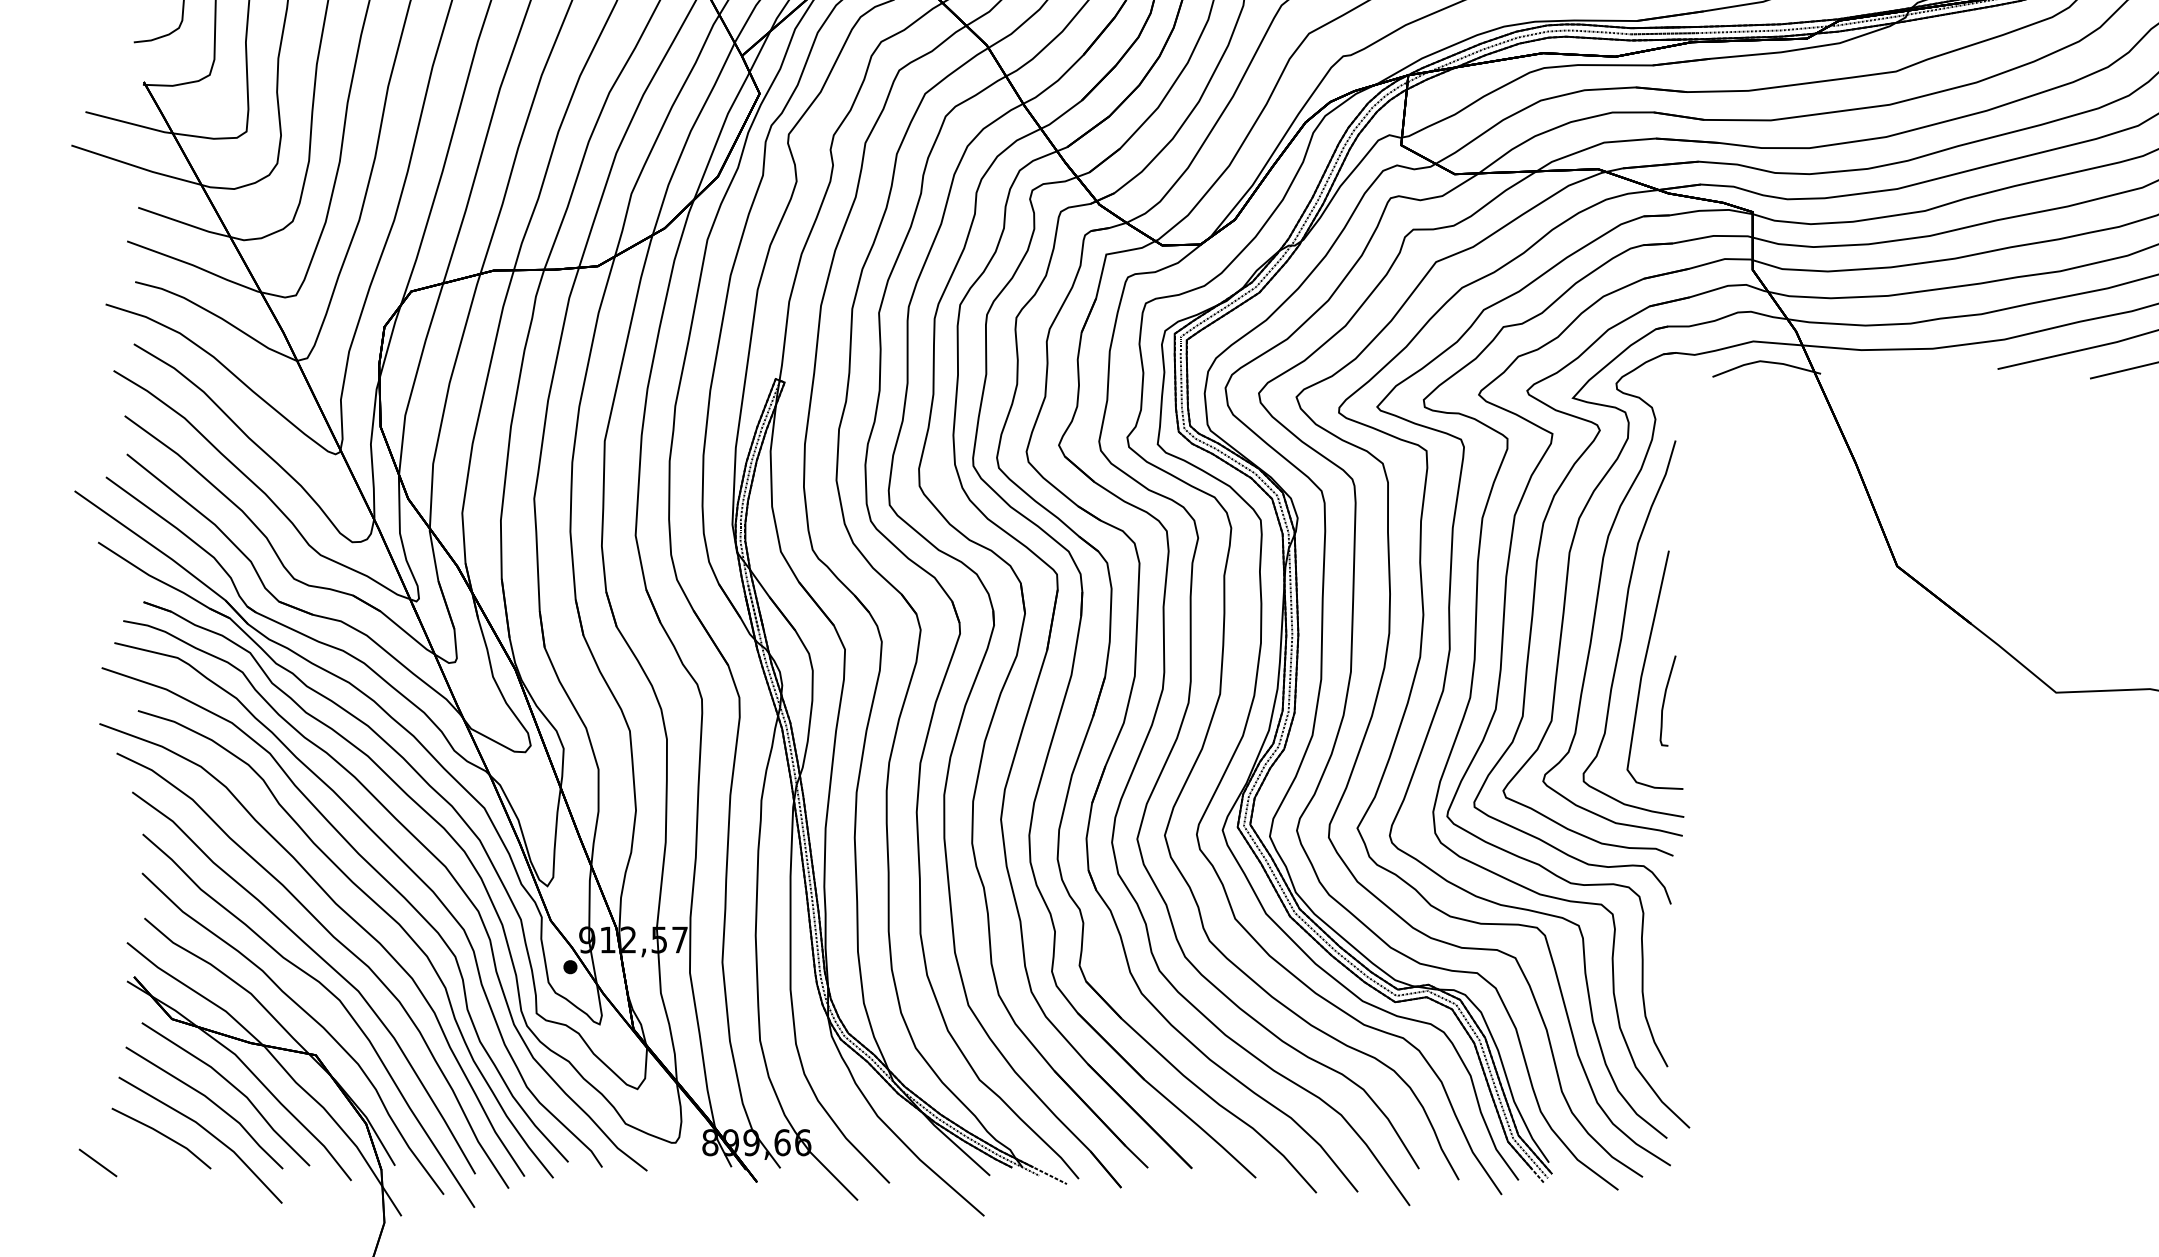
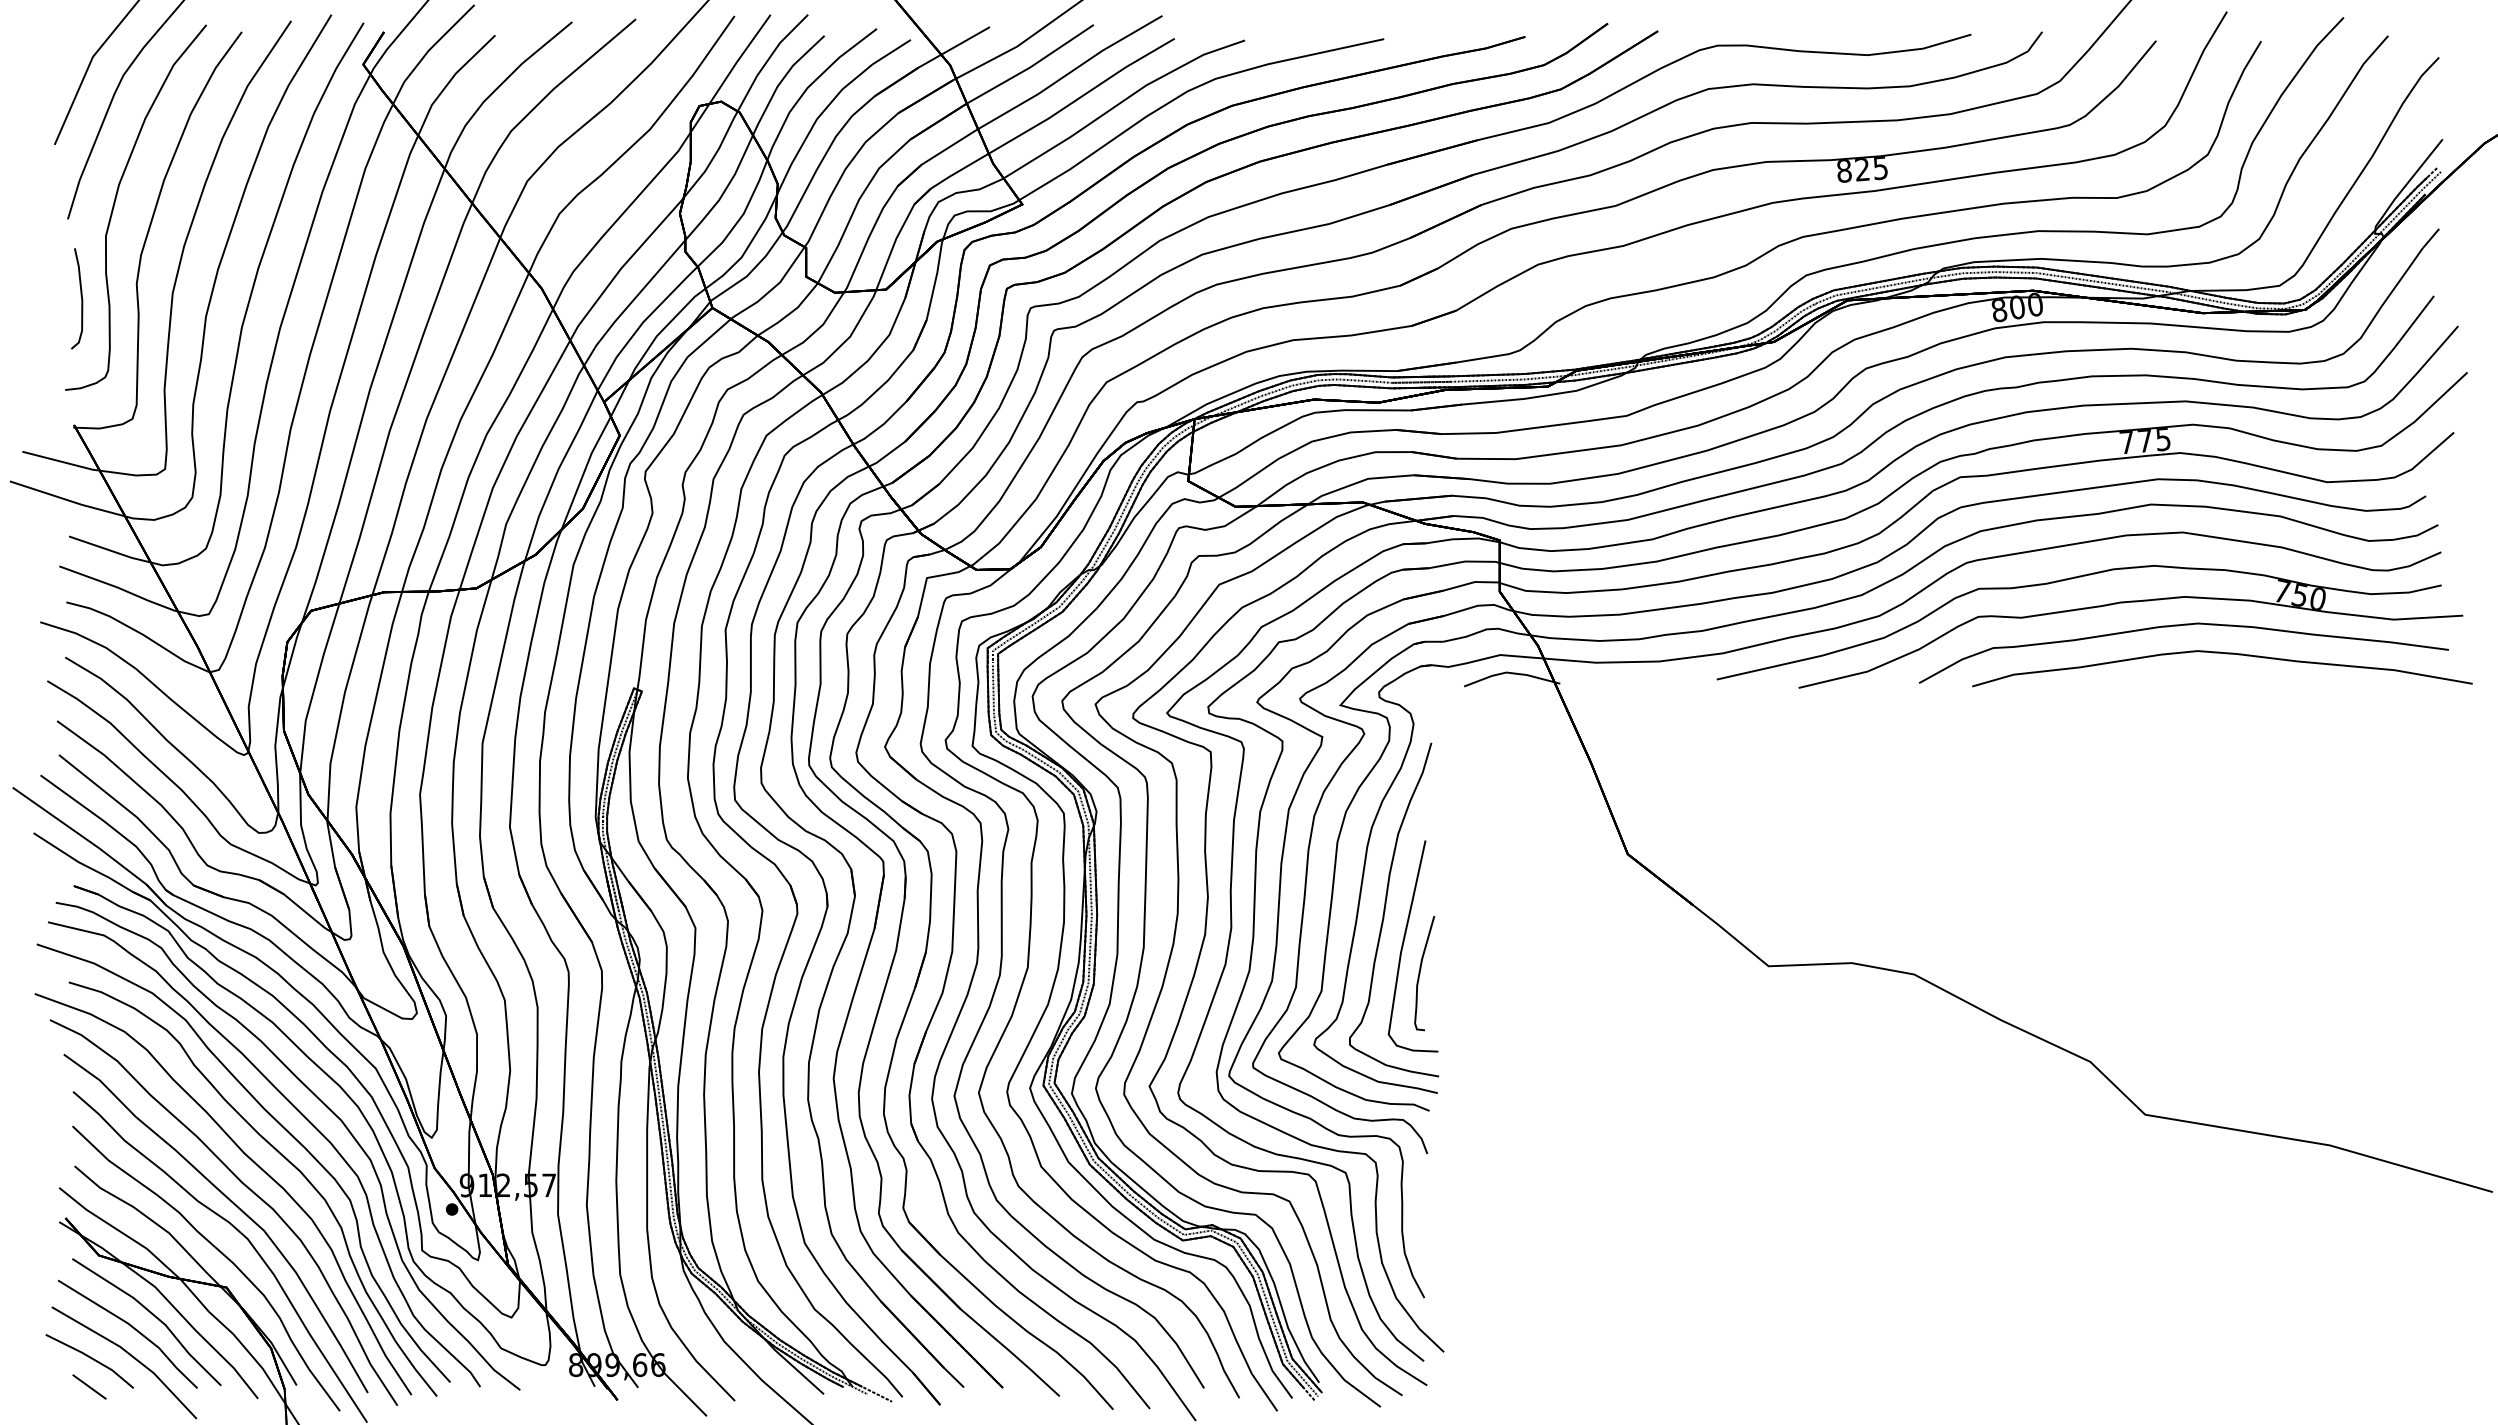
part: (1667, 700) -> (1424, 973), size x1.43
line: (98, 1162) -> (89, 1386), moved

